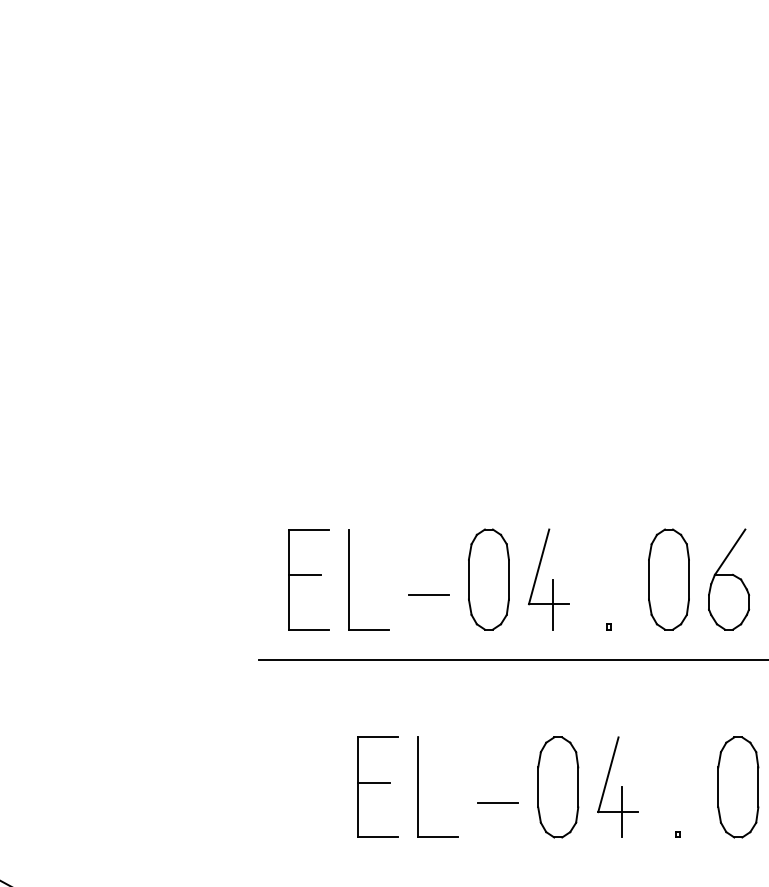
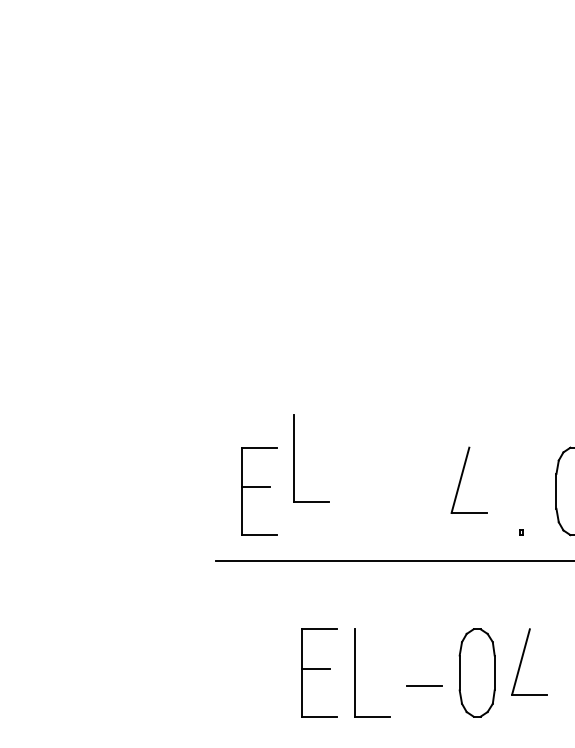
part: (349, 579) -> (294, 458), moved
part: (488, 579) -> (416, 491), removed
line: (428, 594) -> (363, 504), removed
line: (552, 604) -> (472, 513), removed
line: (622, 812) -> (533, 694), removed

